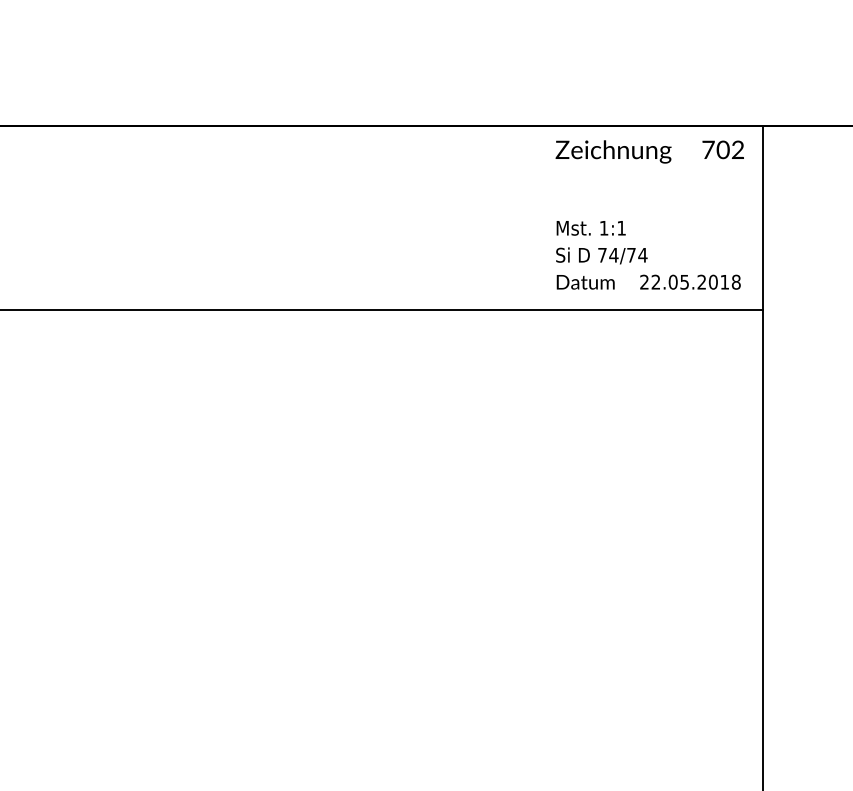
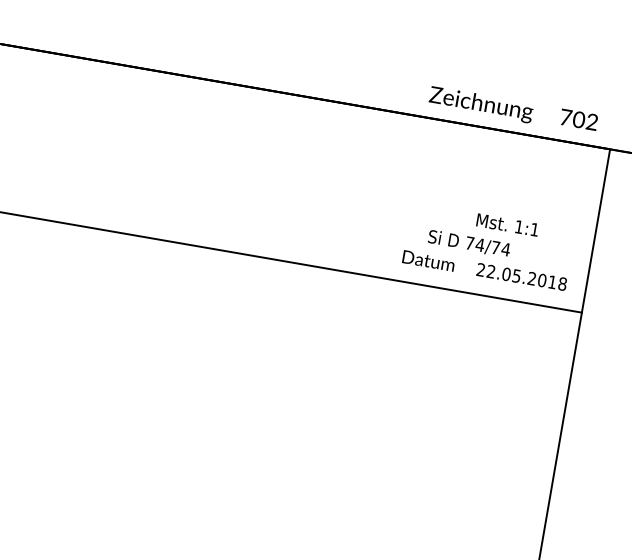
text: (649, 151) -> (513, 109), moved
text: (590, 228) -> (507, 225), moved
text: (601, 255) -> (469, 243), moved

